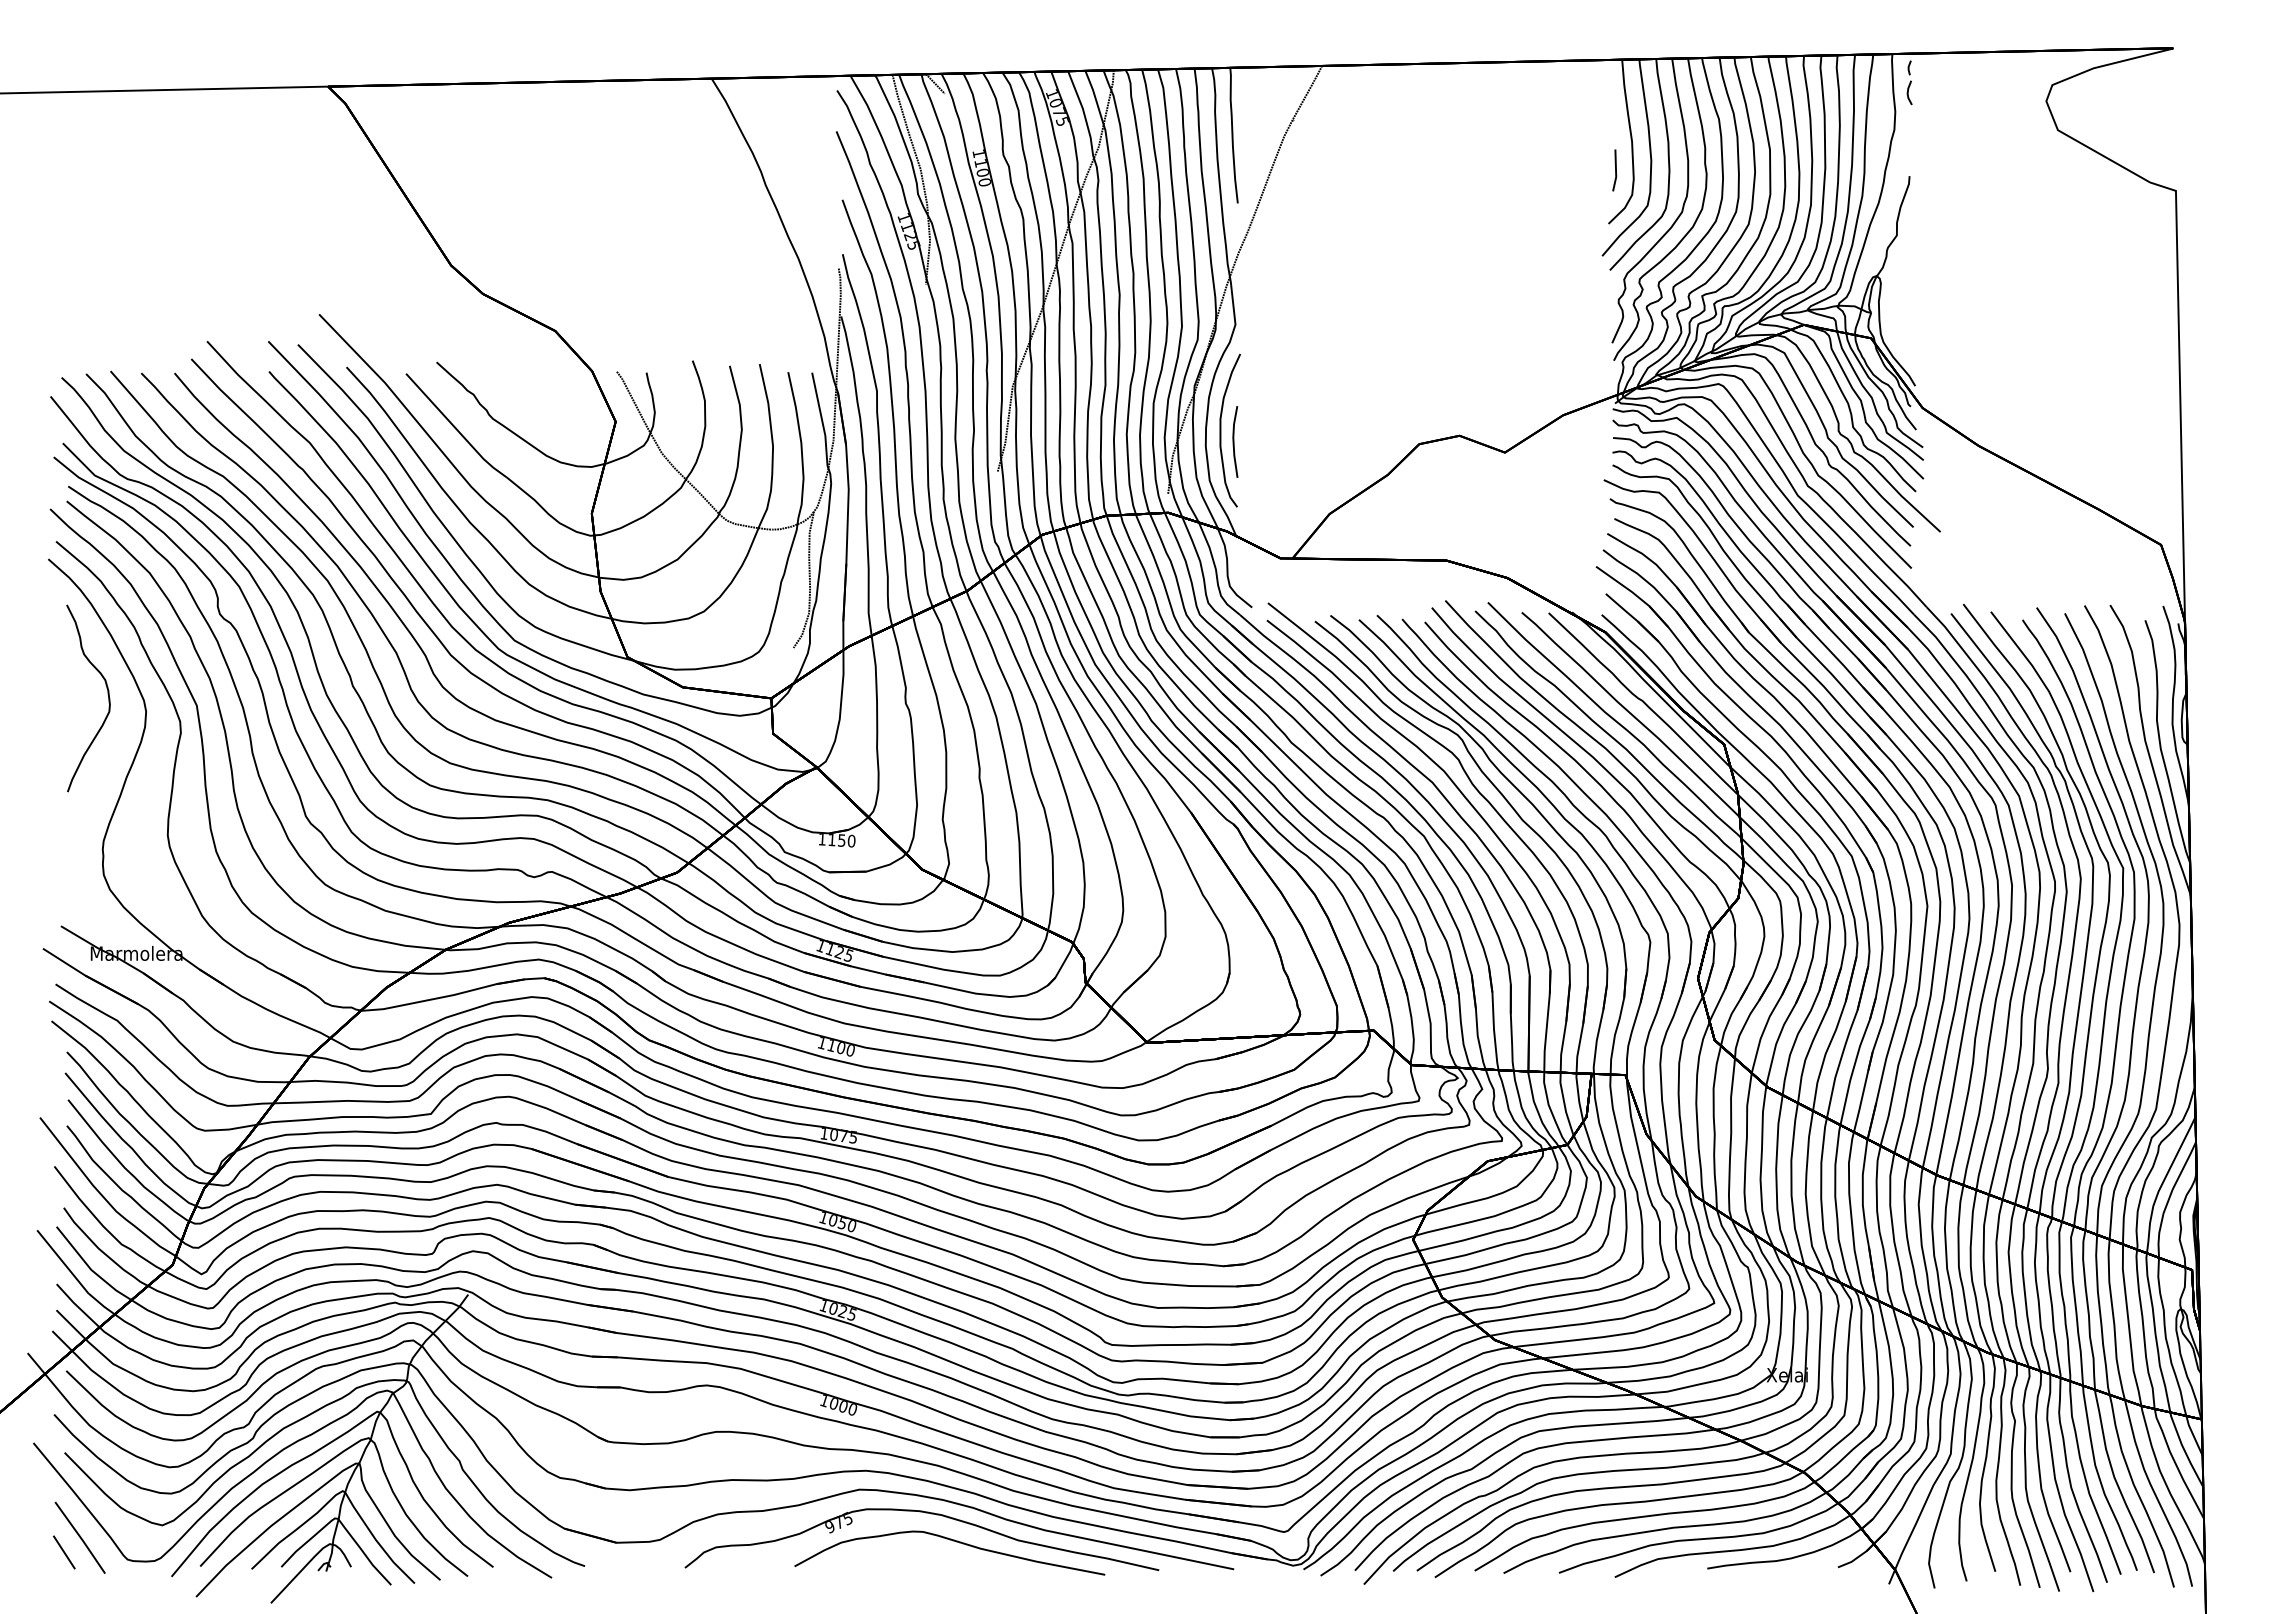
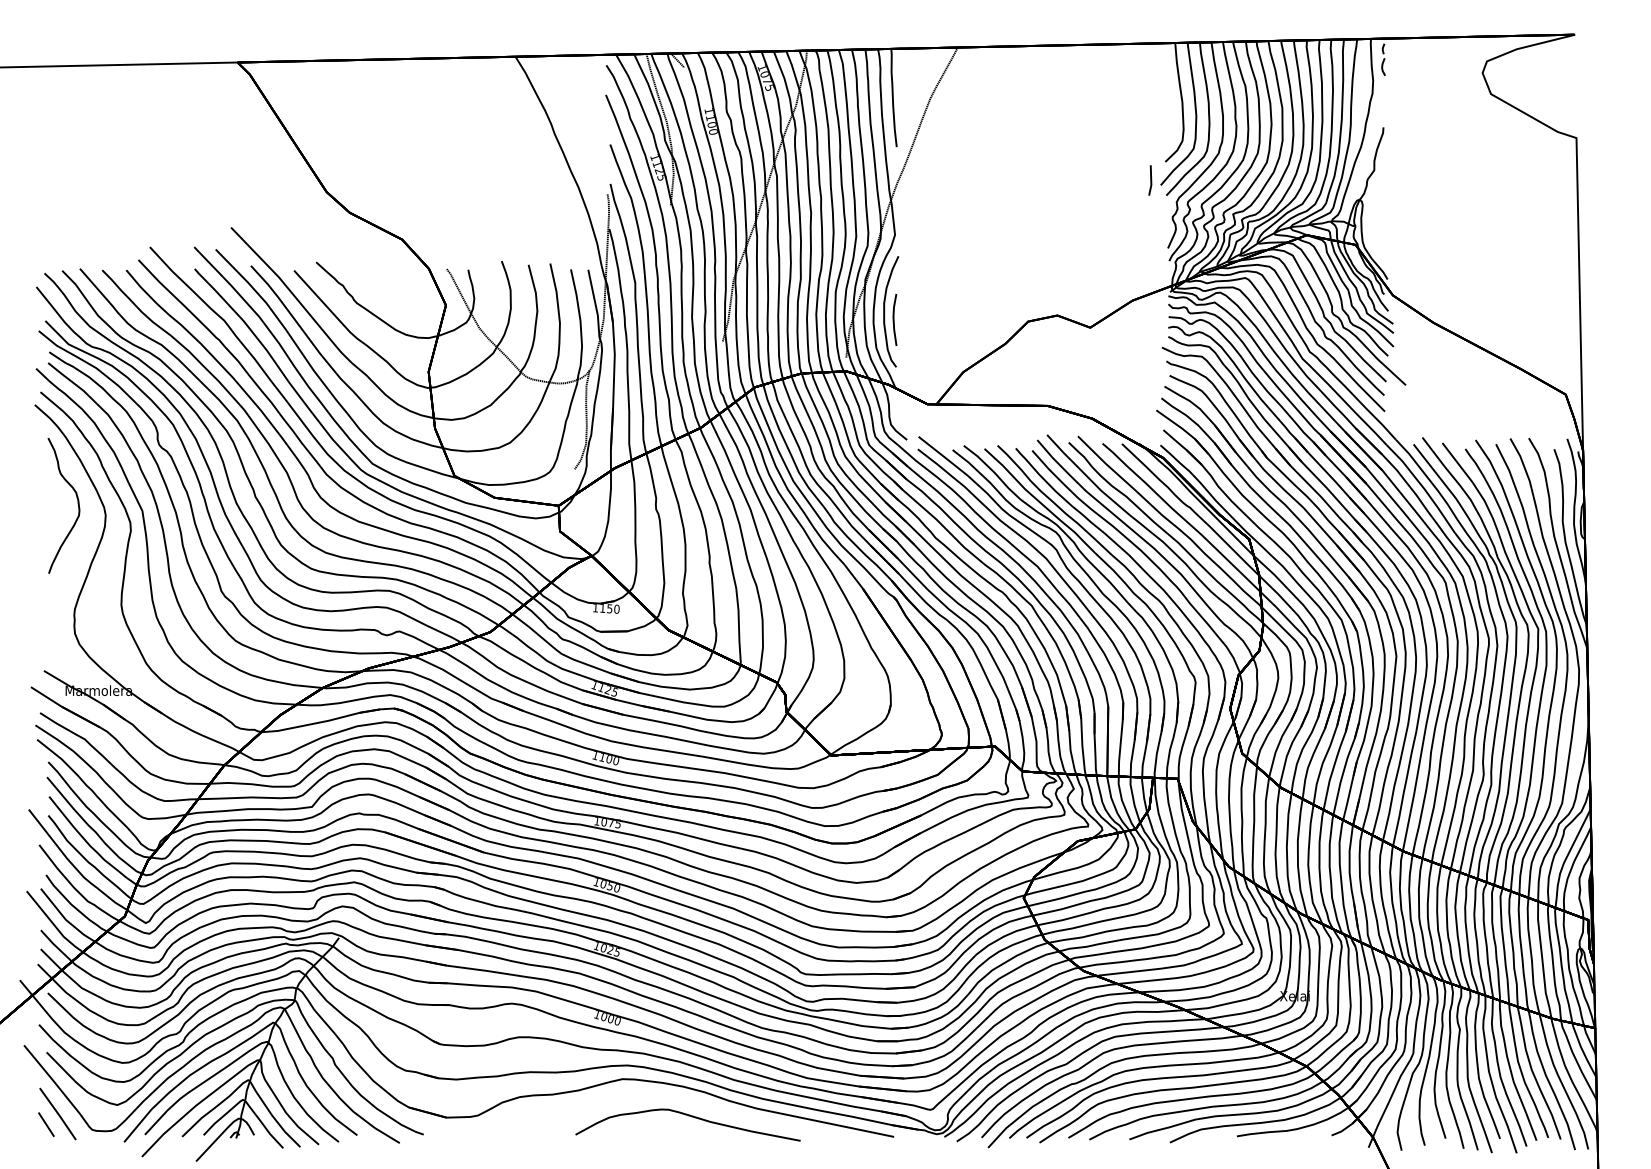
line: (1615, 170) -> (1150, 180), moved
part: (925, 1513) -> (670, 1096), removed

